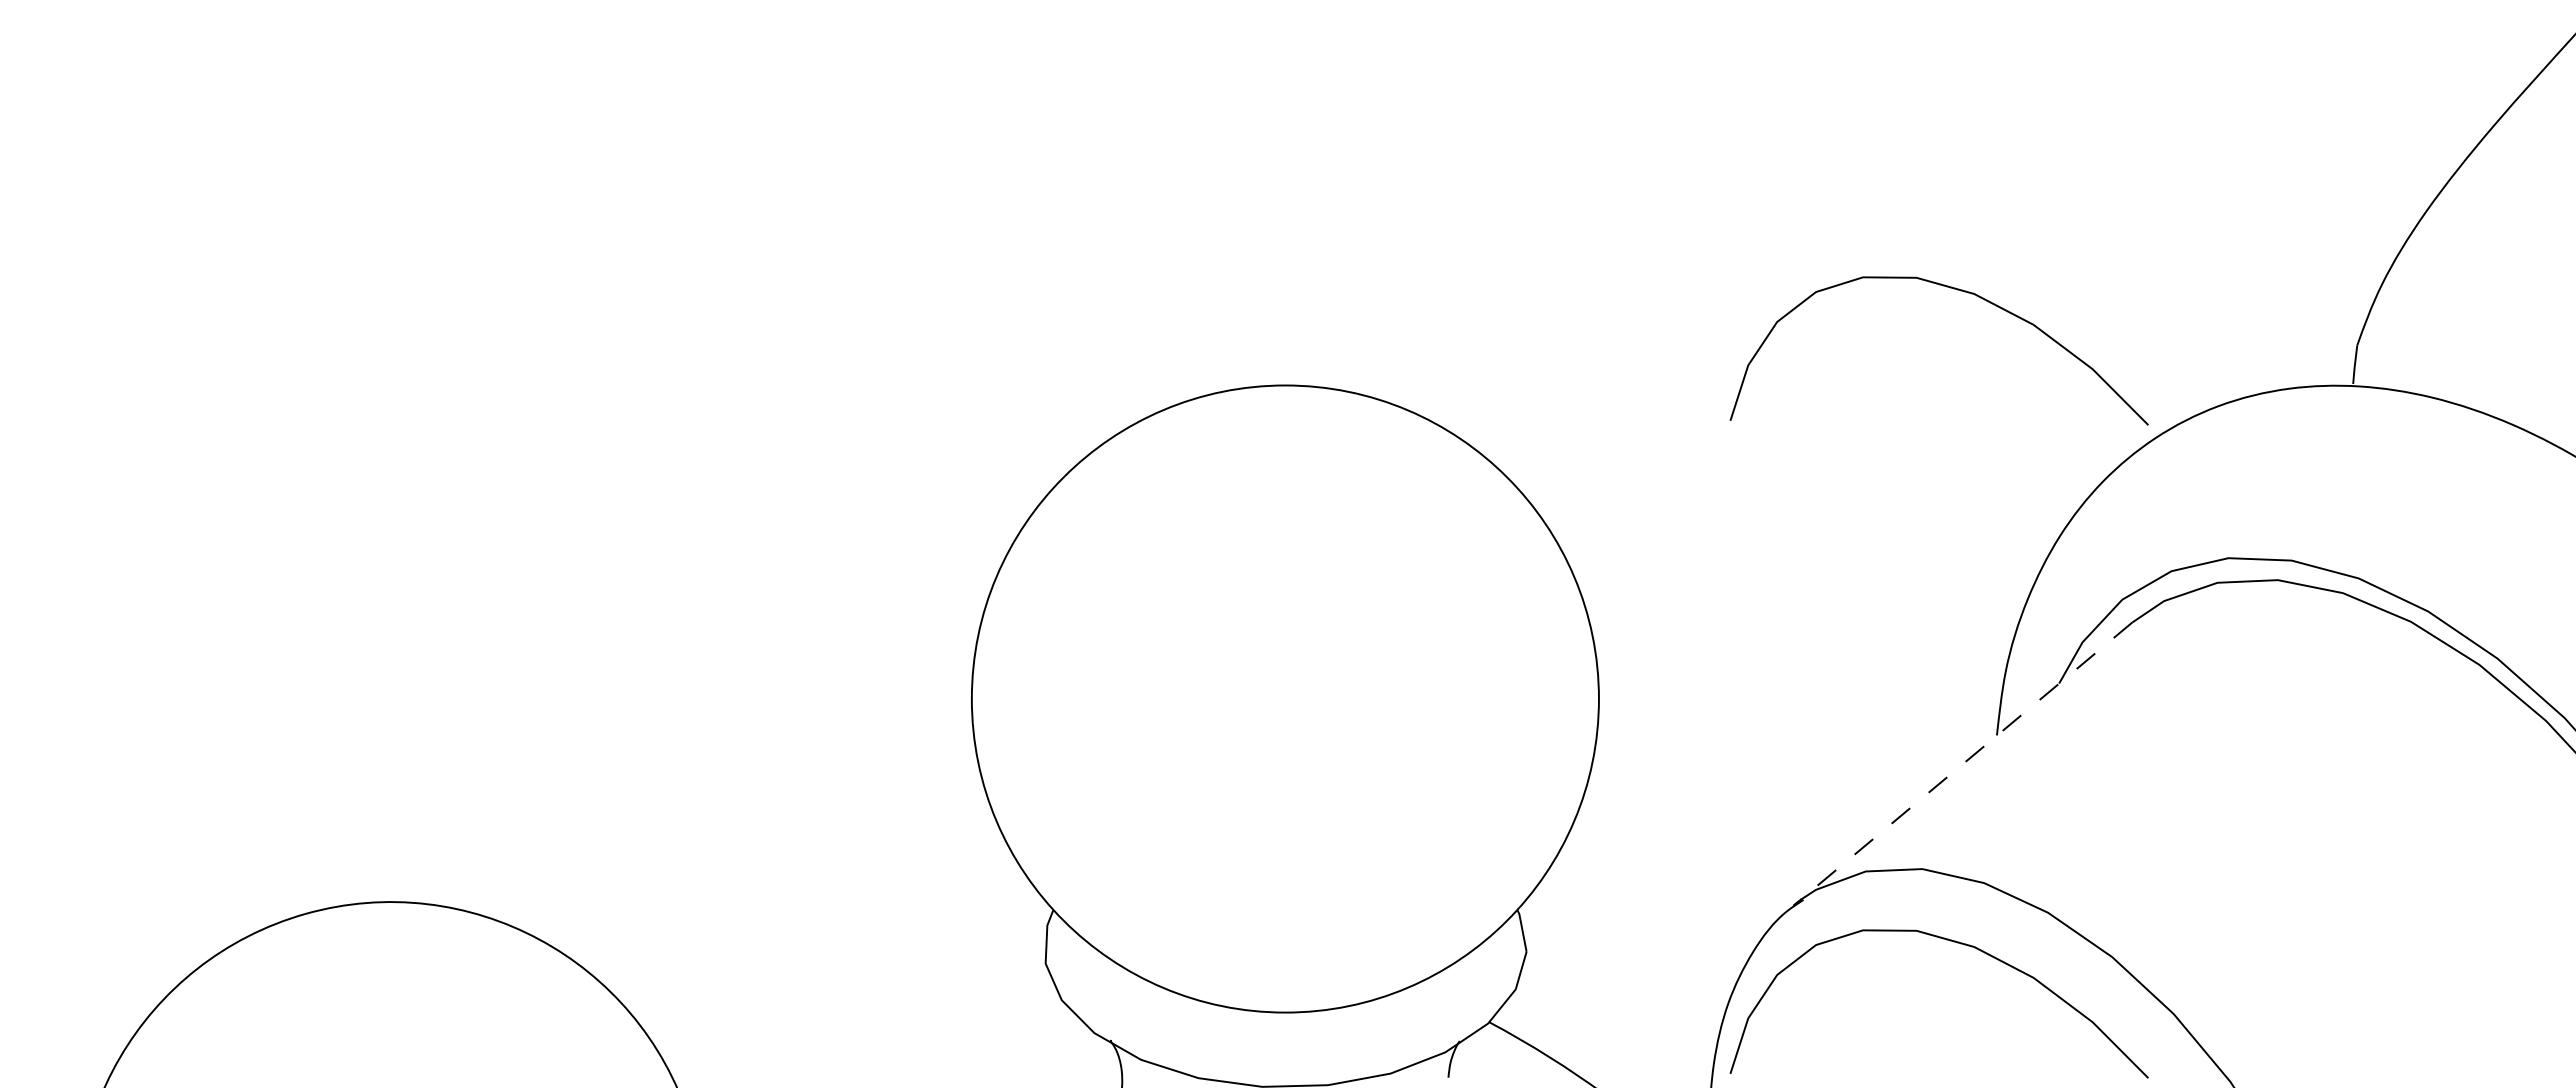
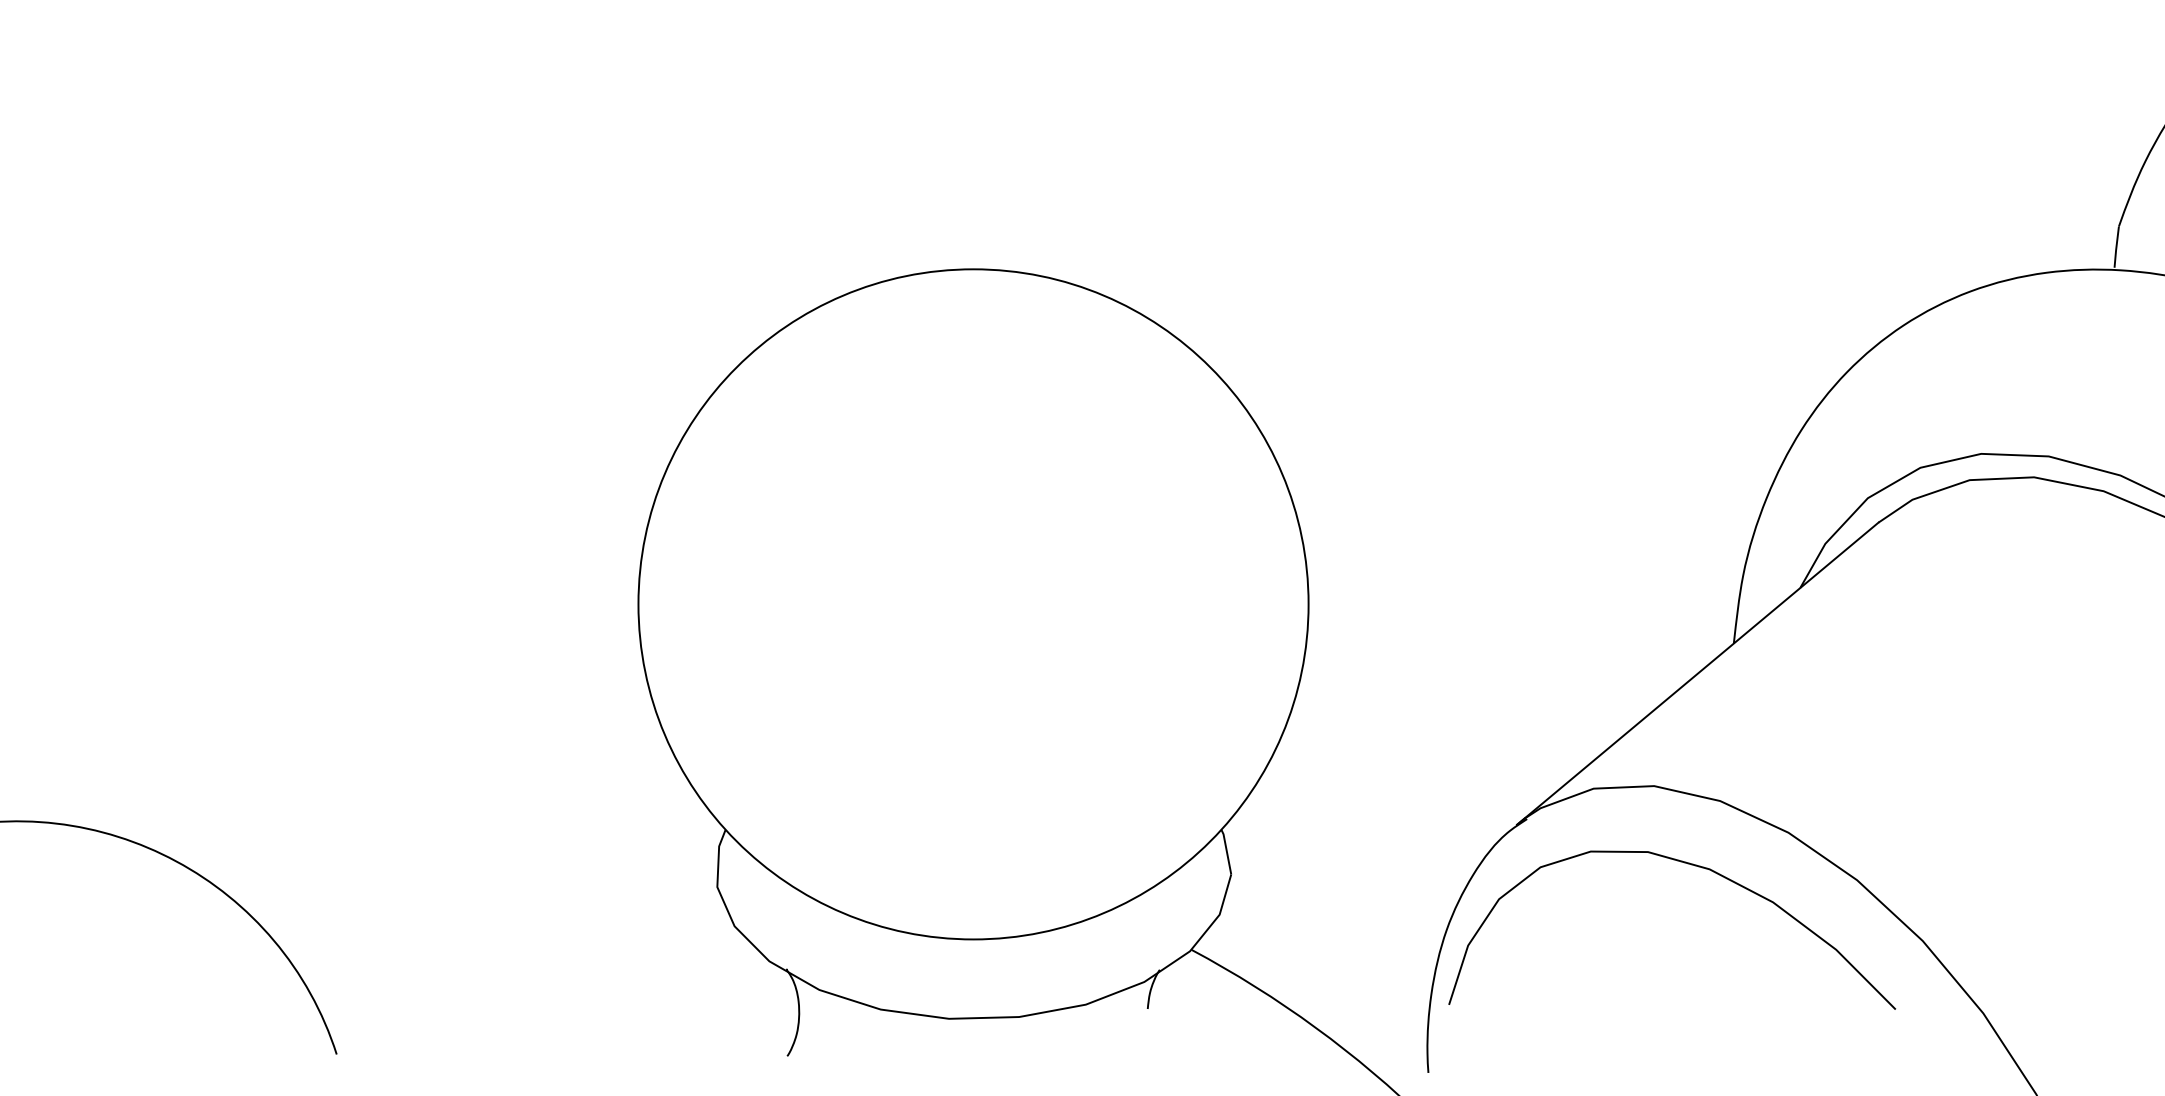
curve: (1953, 289) -> (1687, 166), removed
line: (1962, 764) -> (1697, 674), dashed -> solid

